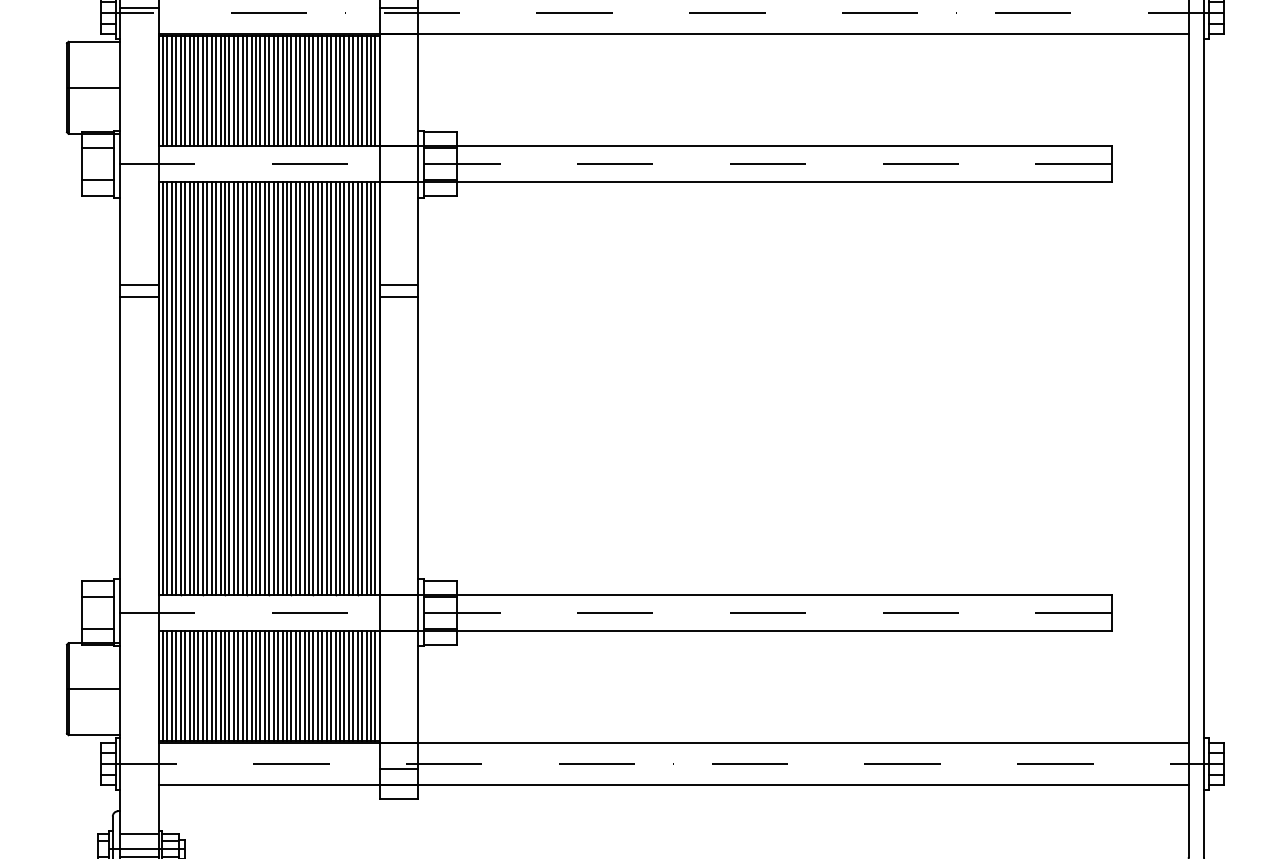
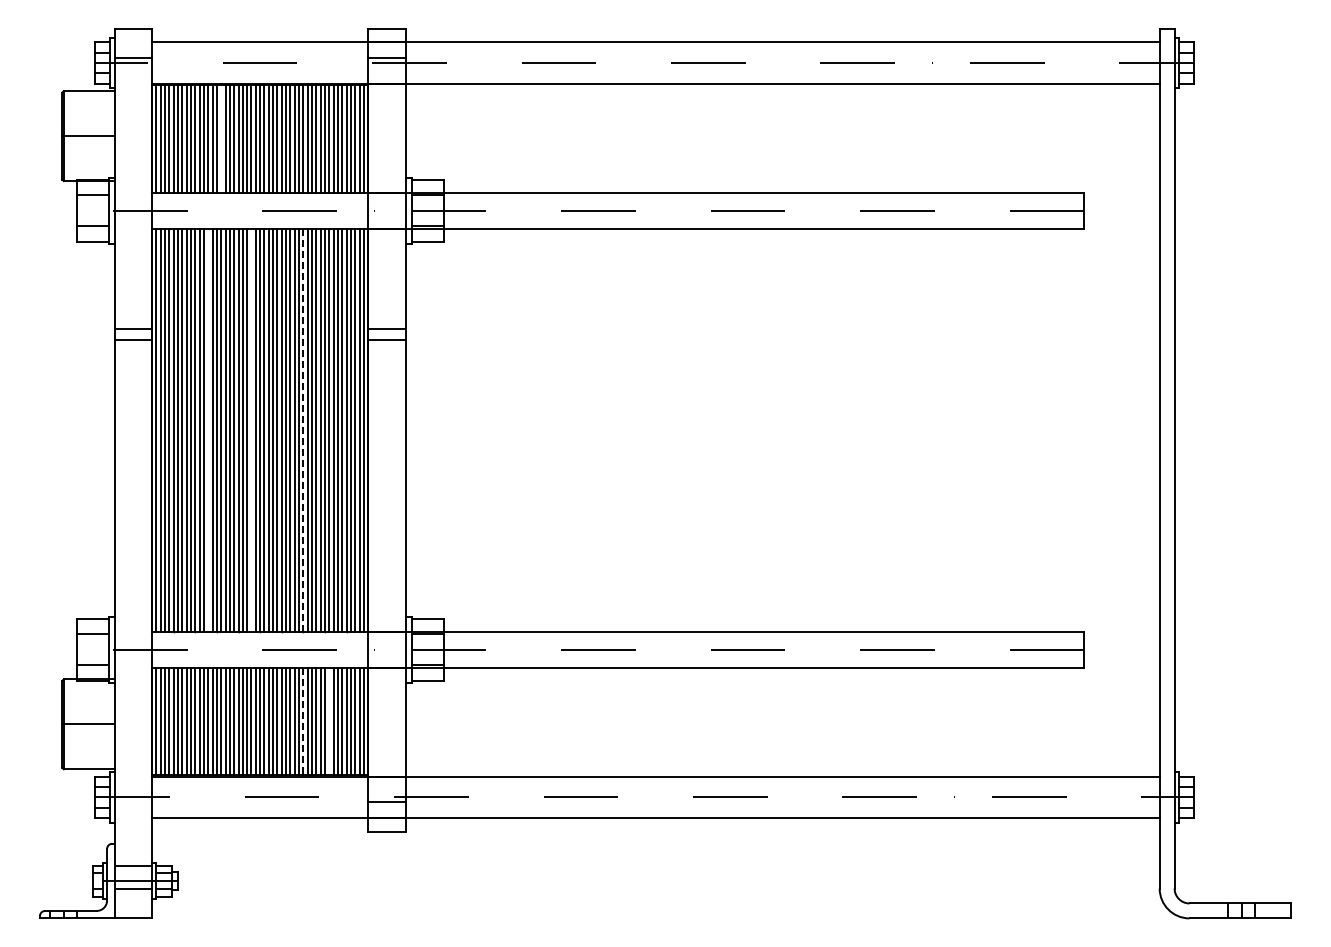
line: (229, 90) -> (221, 138), removed
line: (216, 387) -> (208, 429), removed
line: (260, 387) -> (251, 429), removed
line: (313, 388) -> (303, 430), solid -> dashed
line: (313, 686) -> (303, 721), solid -> dashed
line: (340, 686) -> (329, 721), removed

